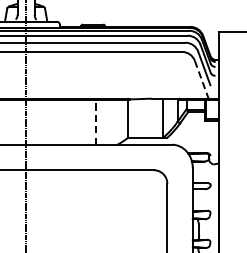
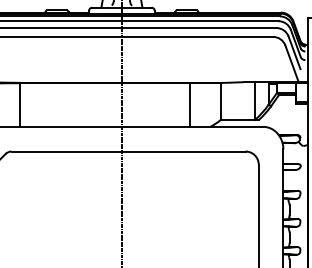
line: (202, 79) -> (292, 63), dashed -> solid
line: (95, 121) -> (189, 104), dashed -> solid

